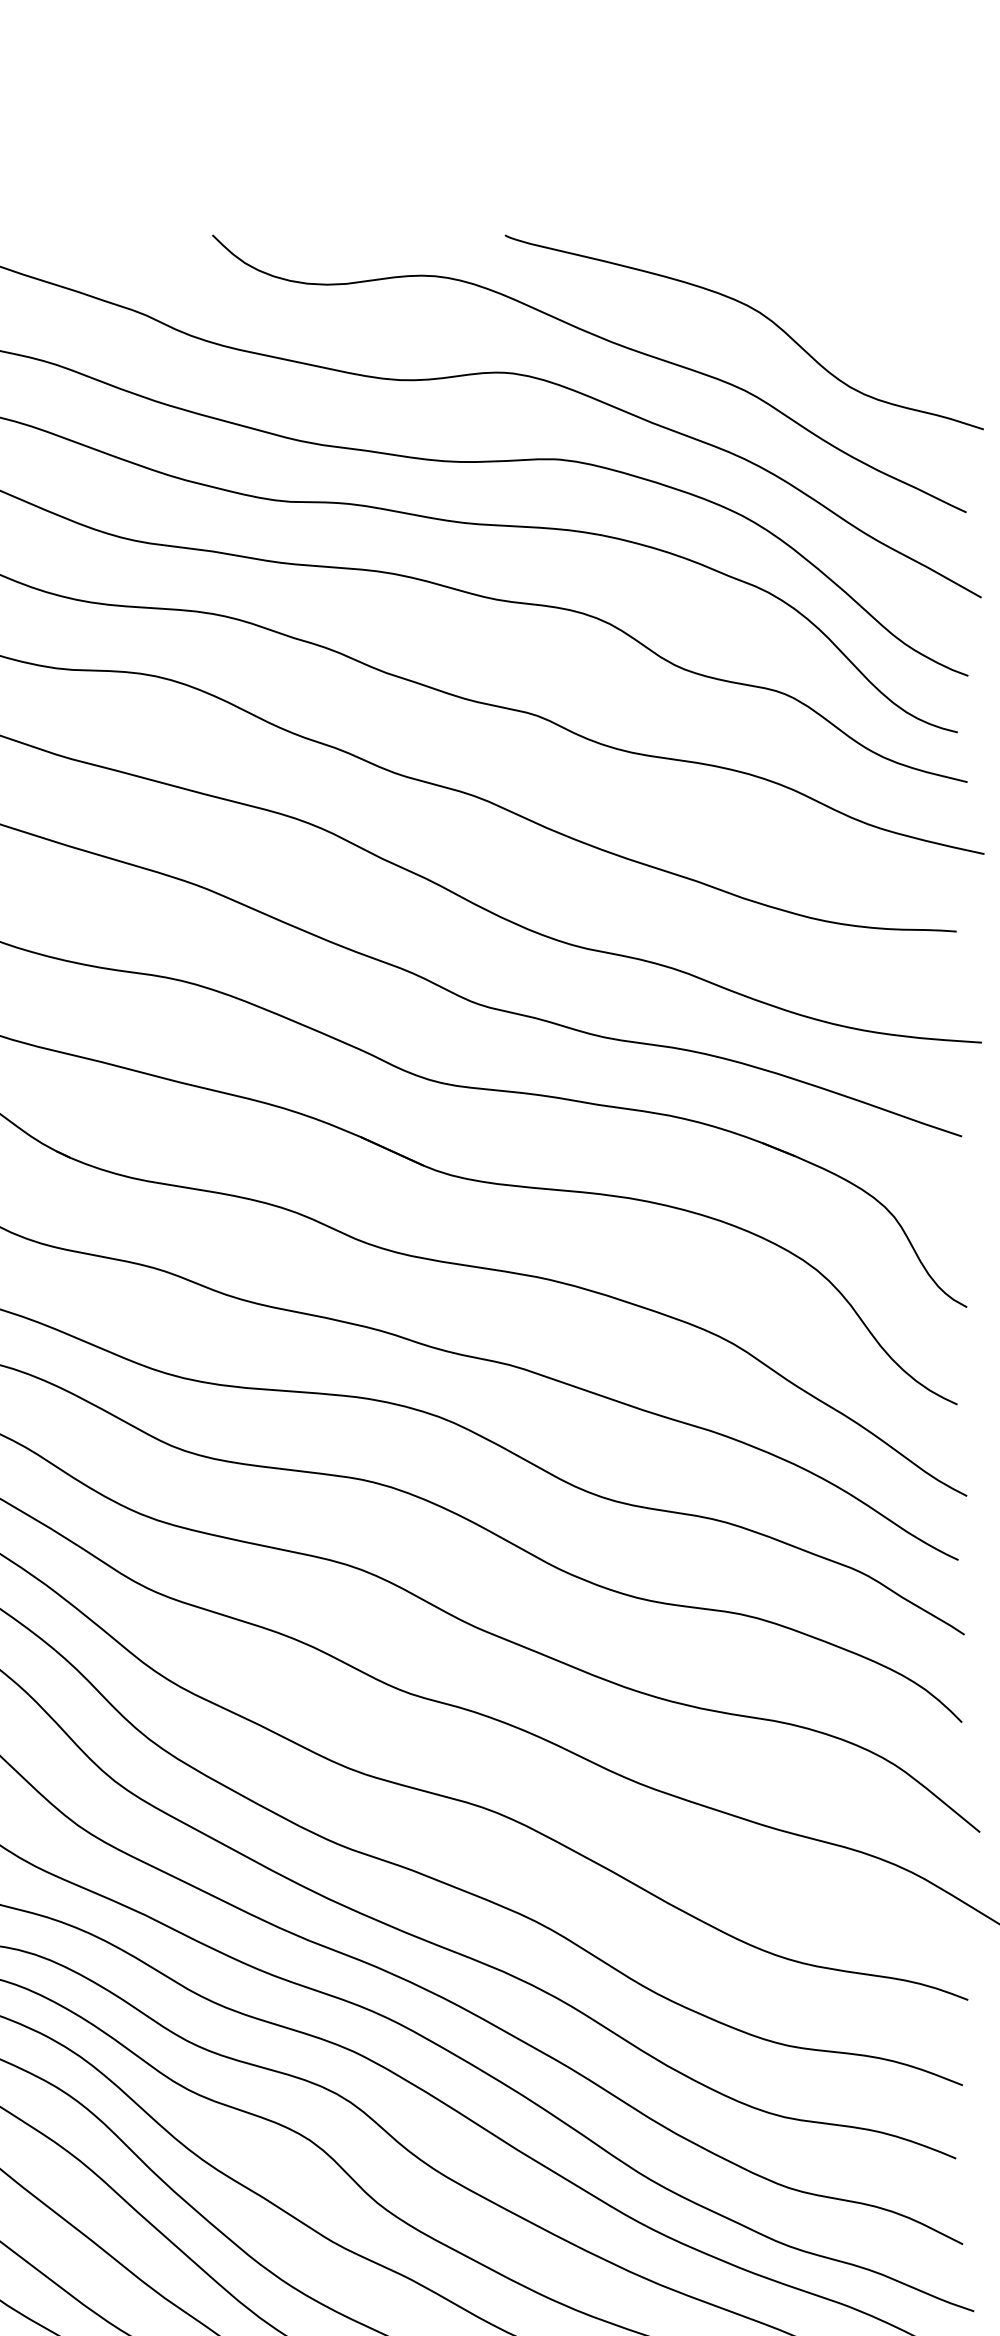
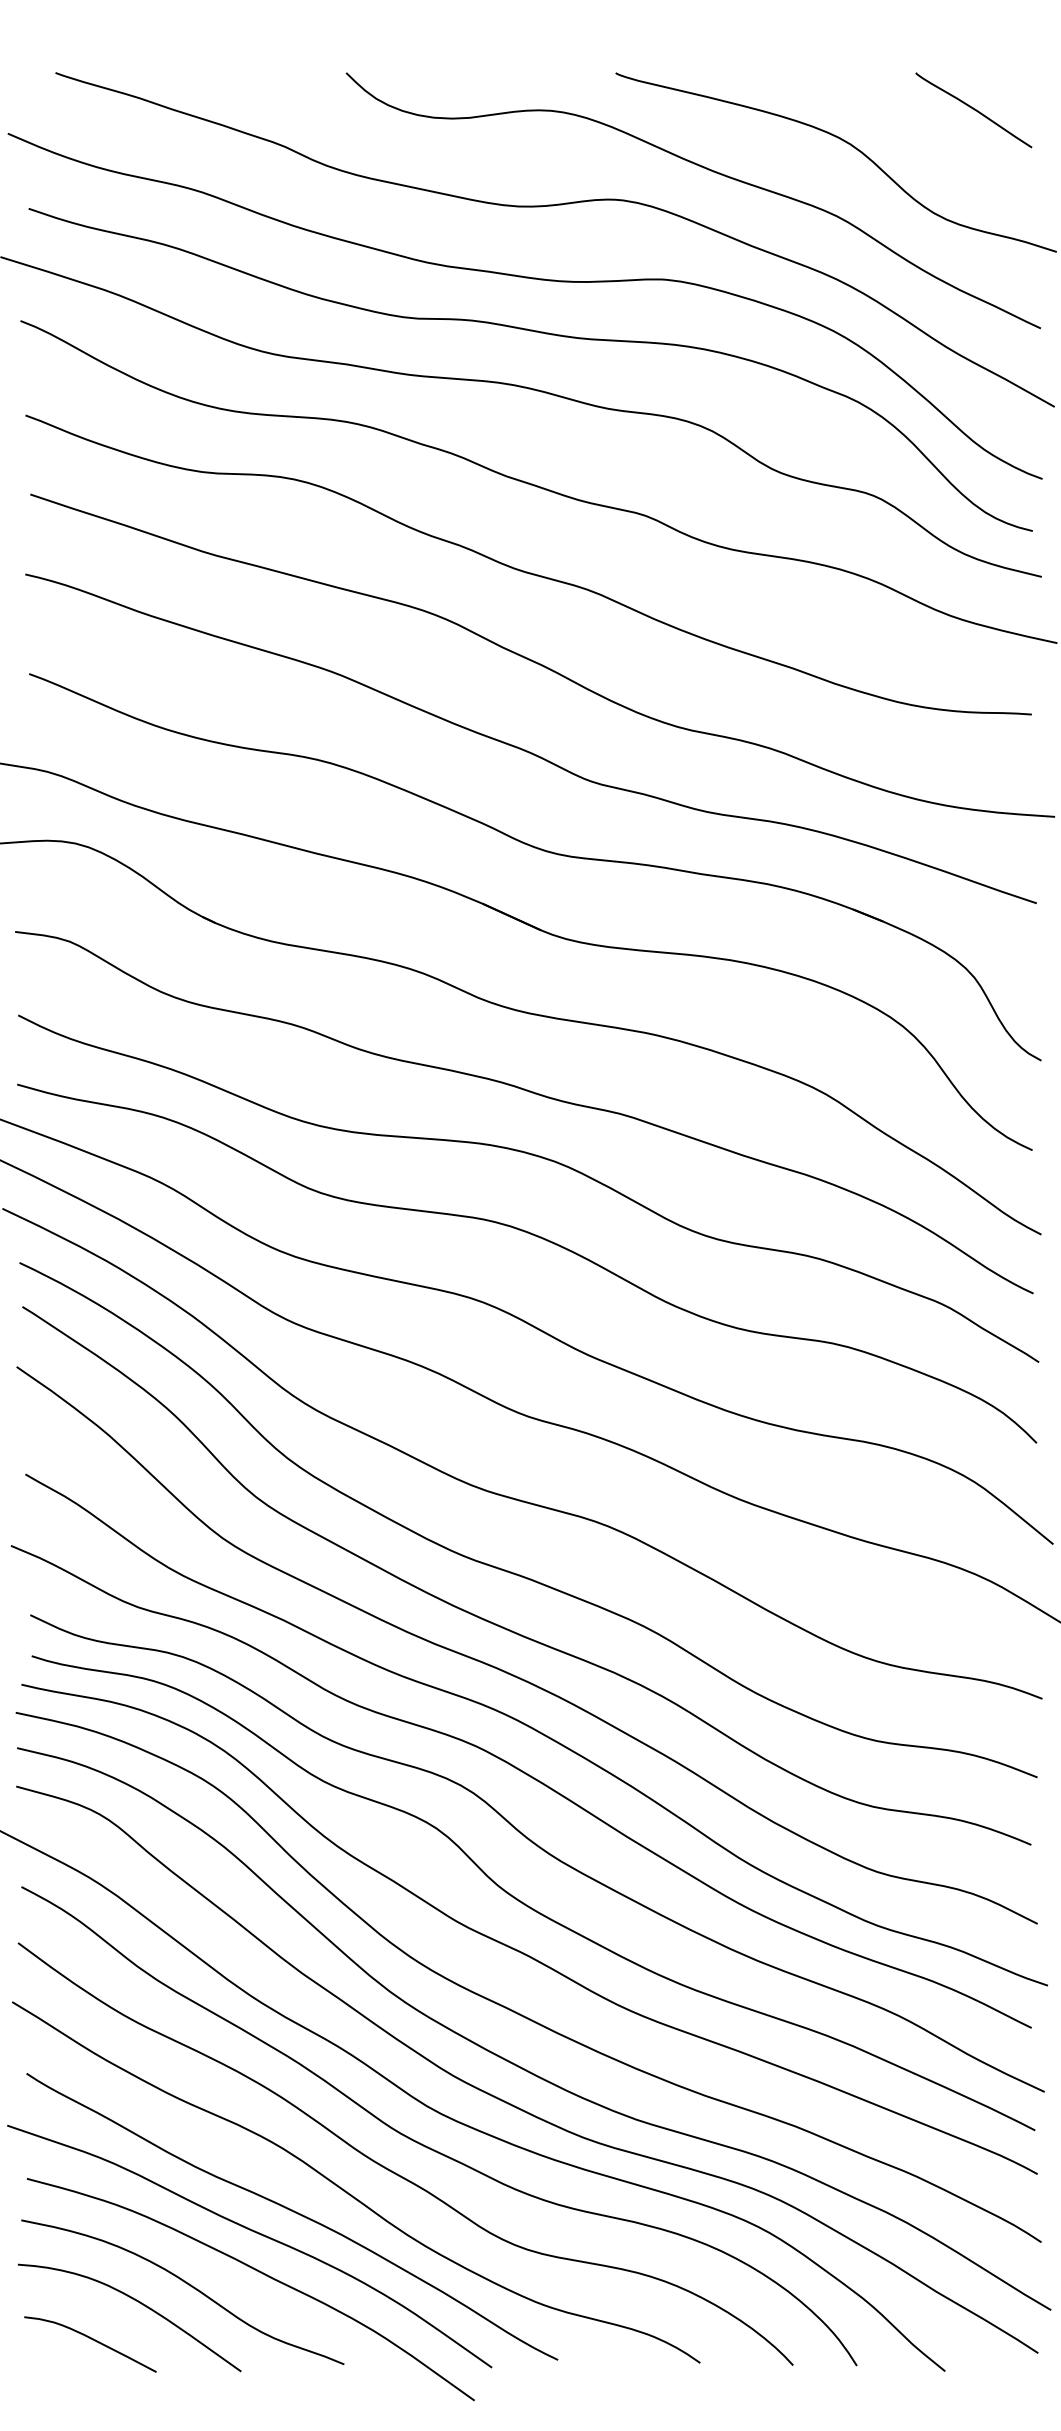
curve: (893, 274) -> (973, 109), added

